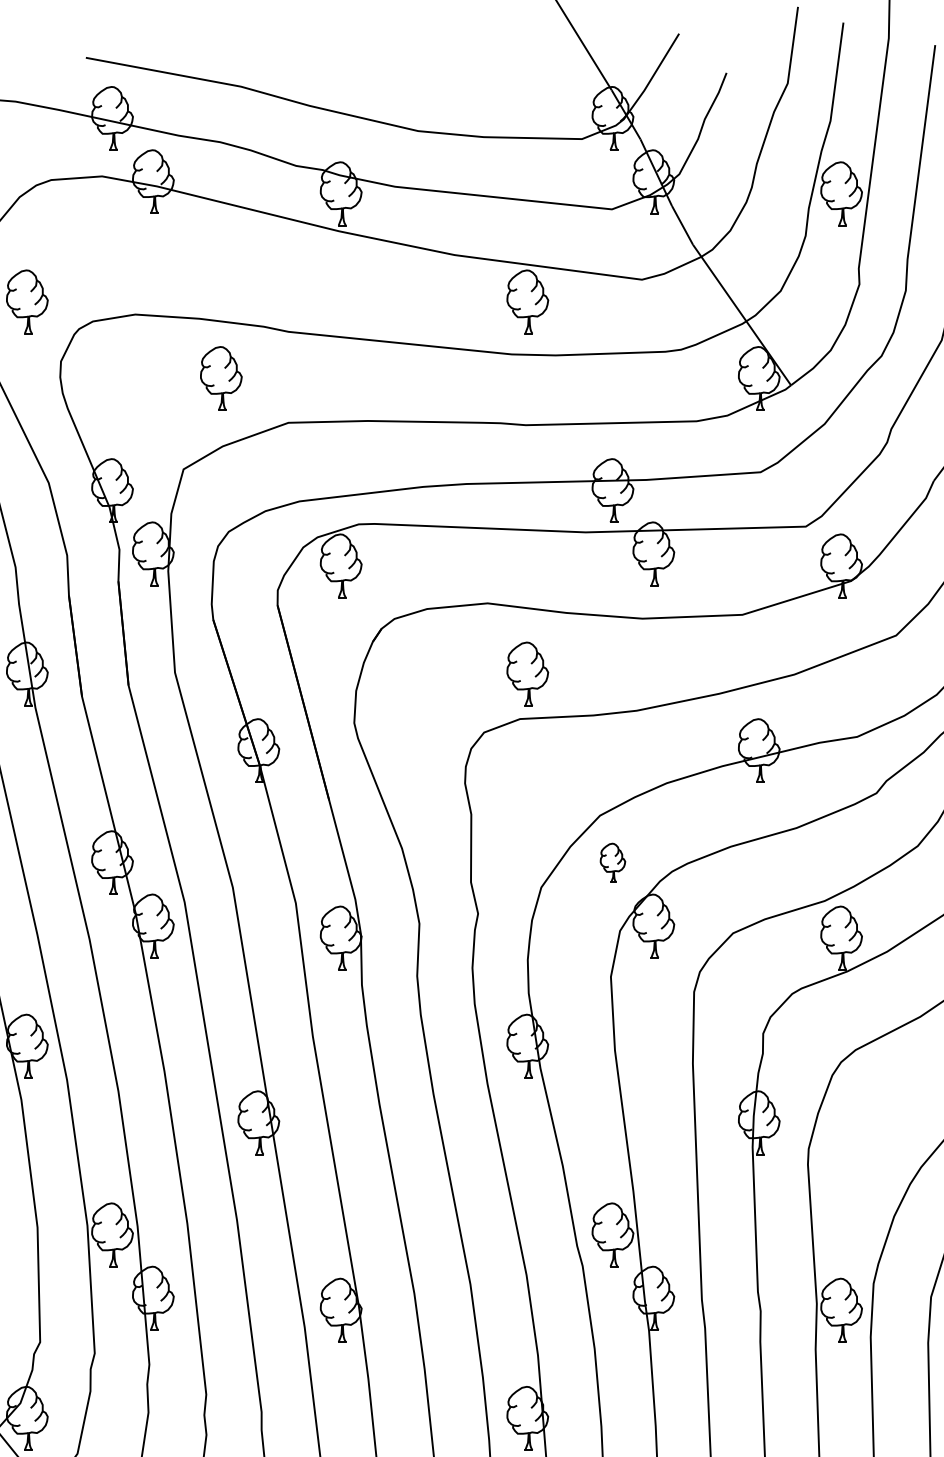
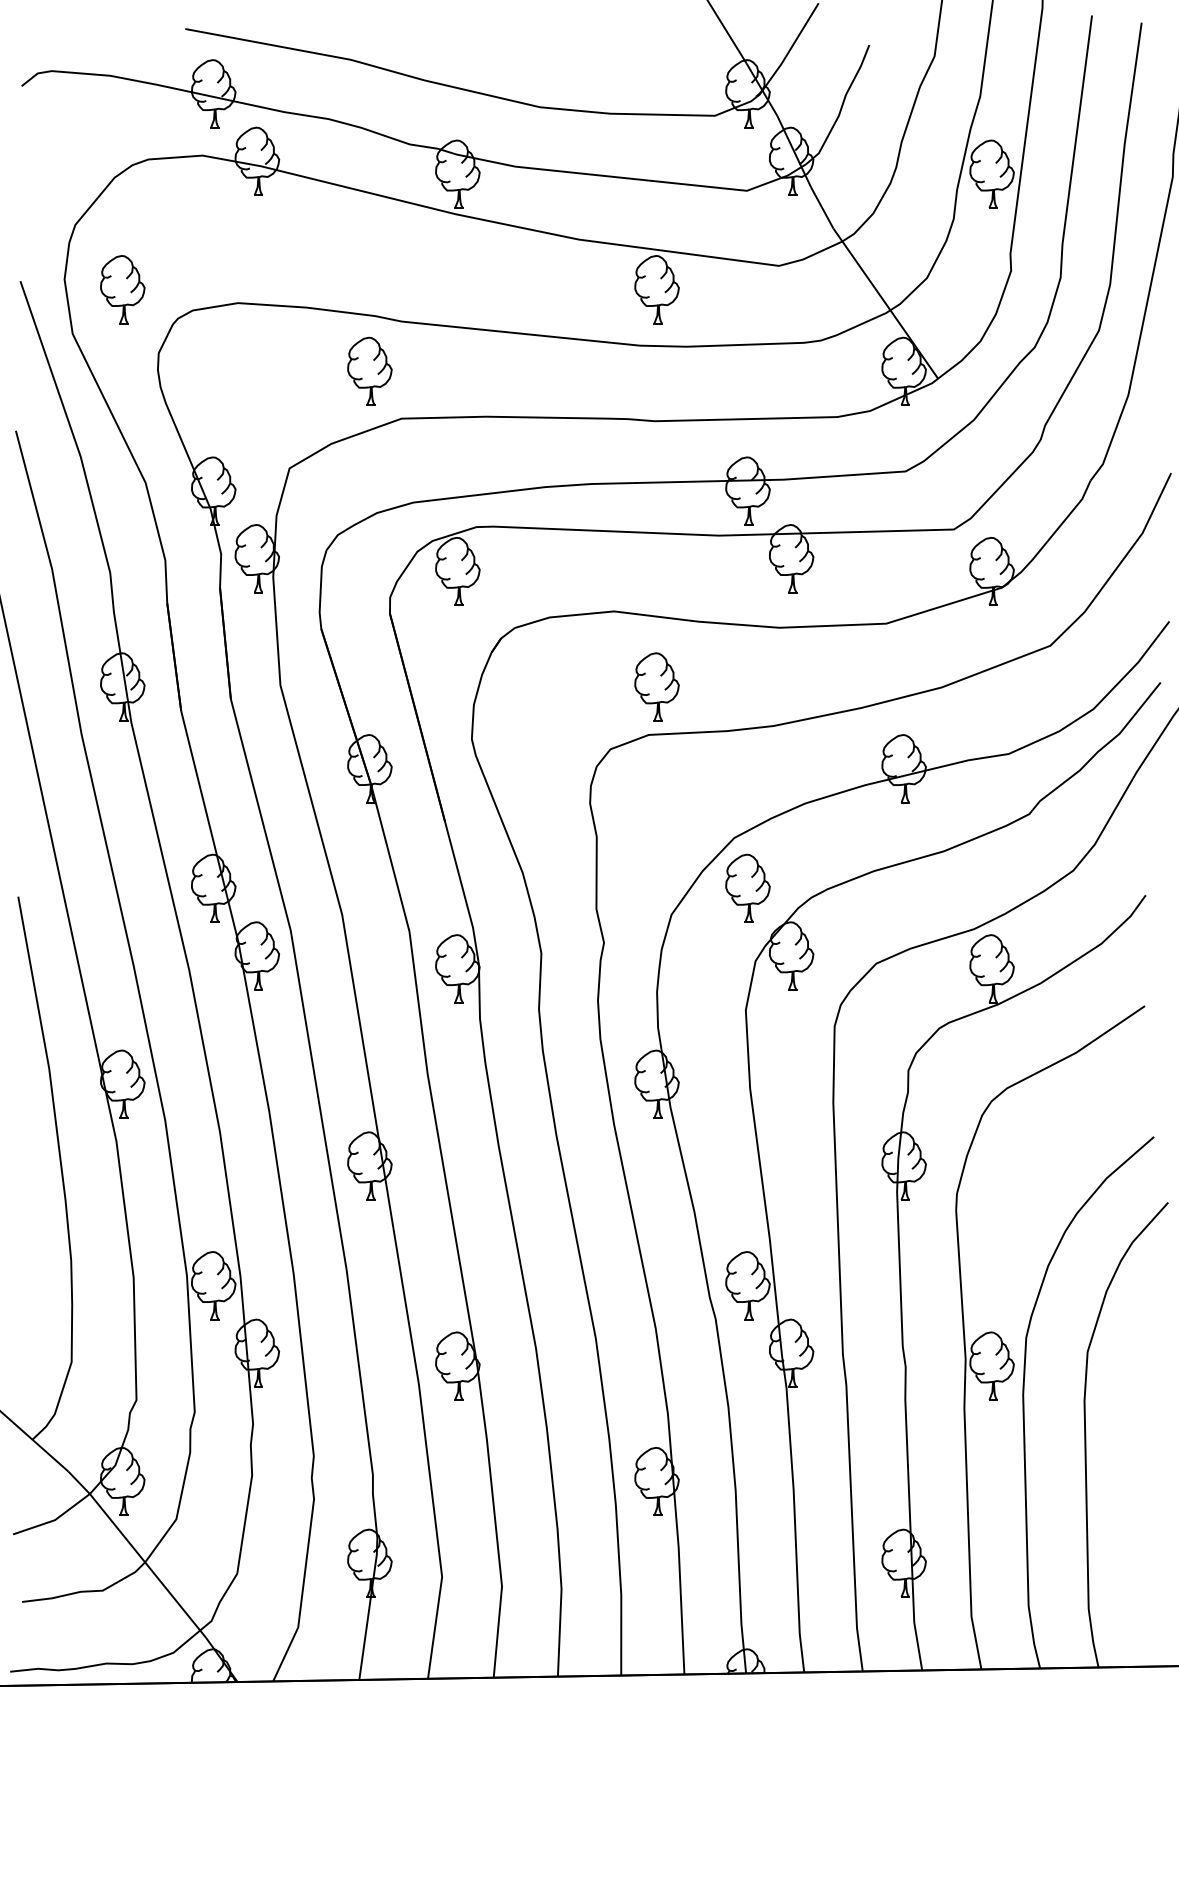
part: (220, 377) -> (369, 370), moved
part: (612, 861) -> (747, 887), size x1.67

